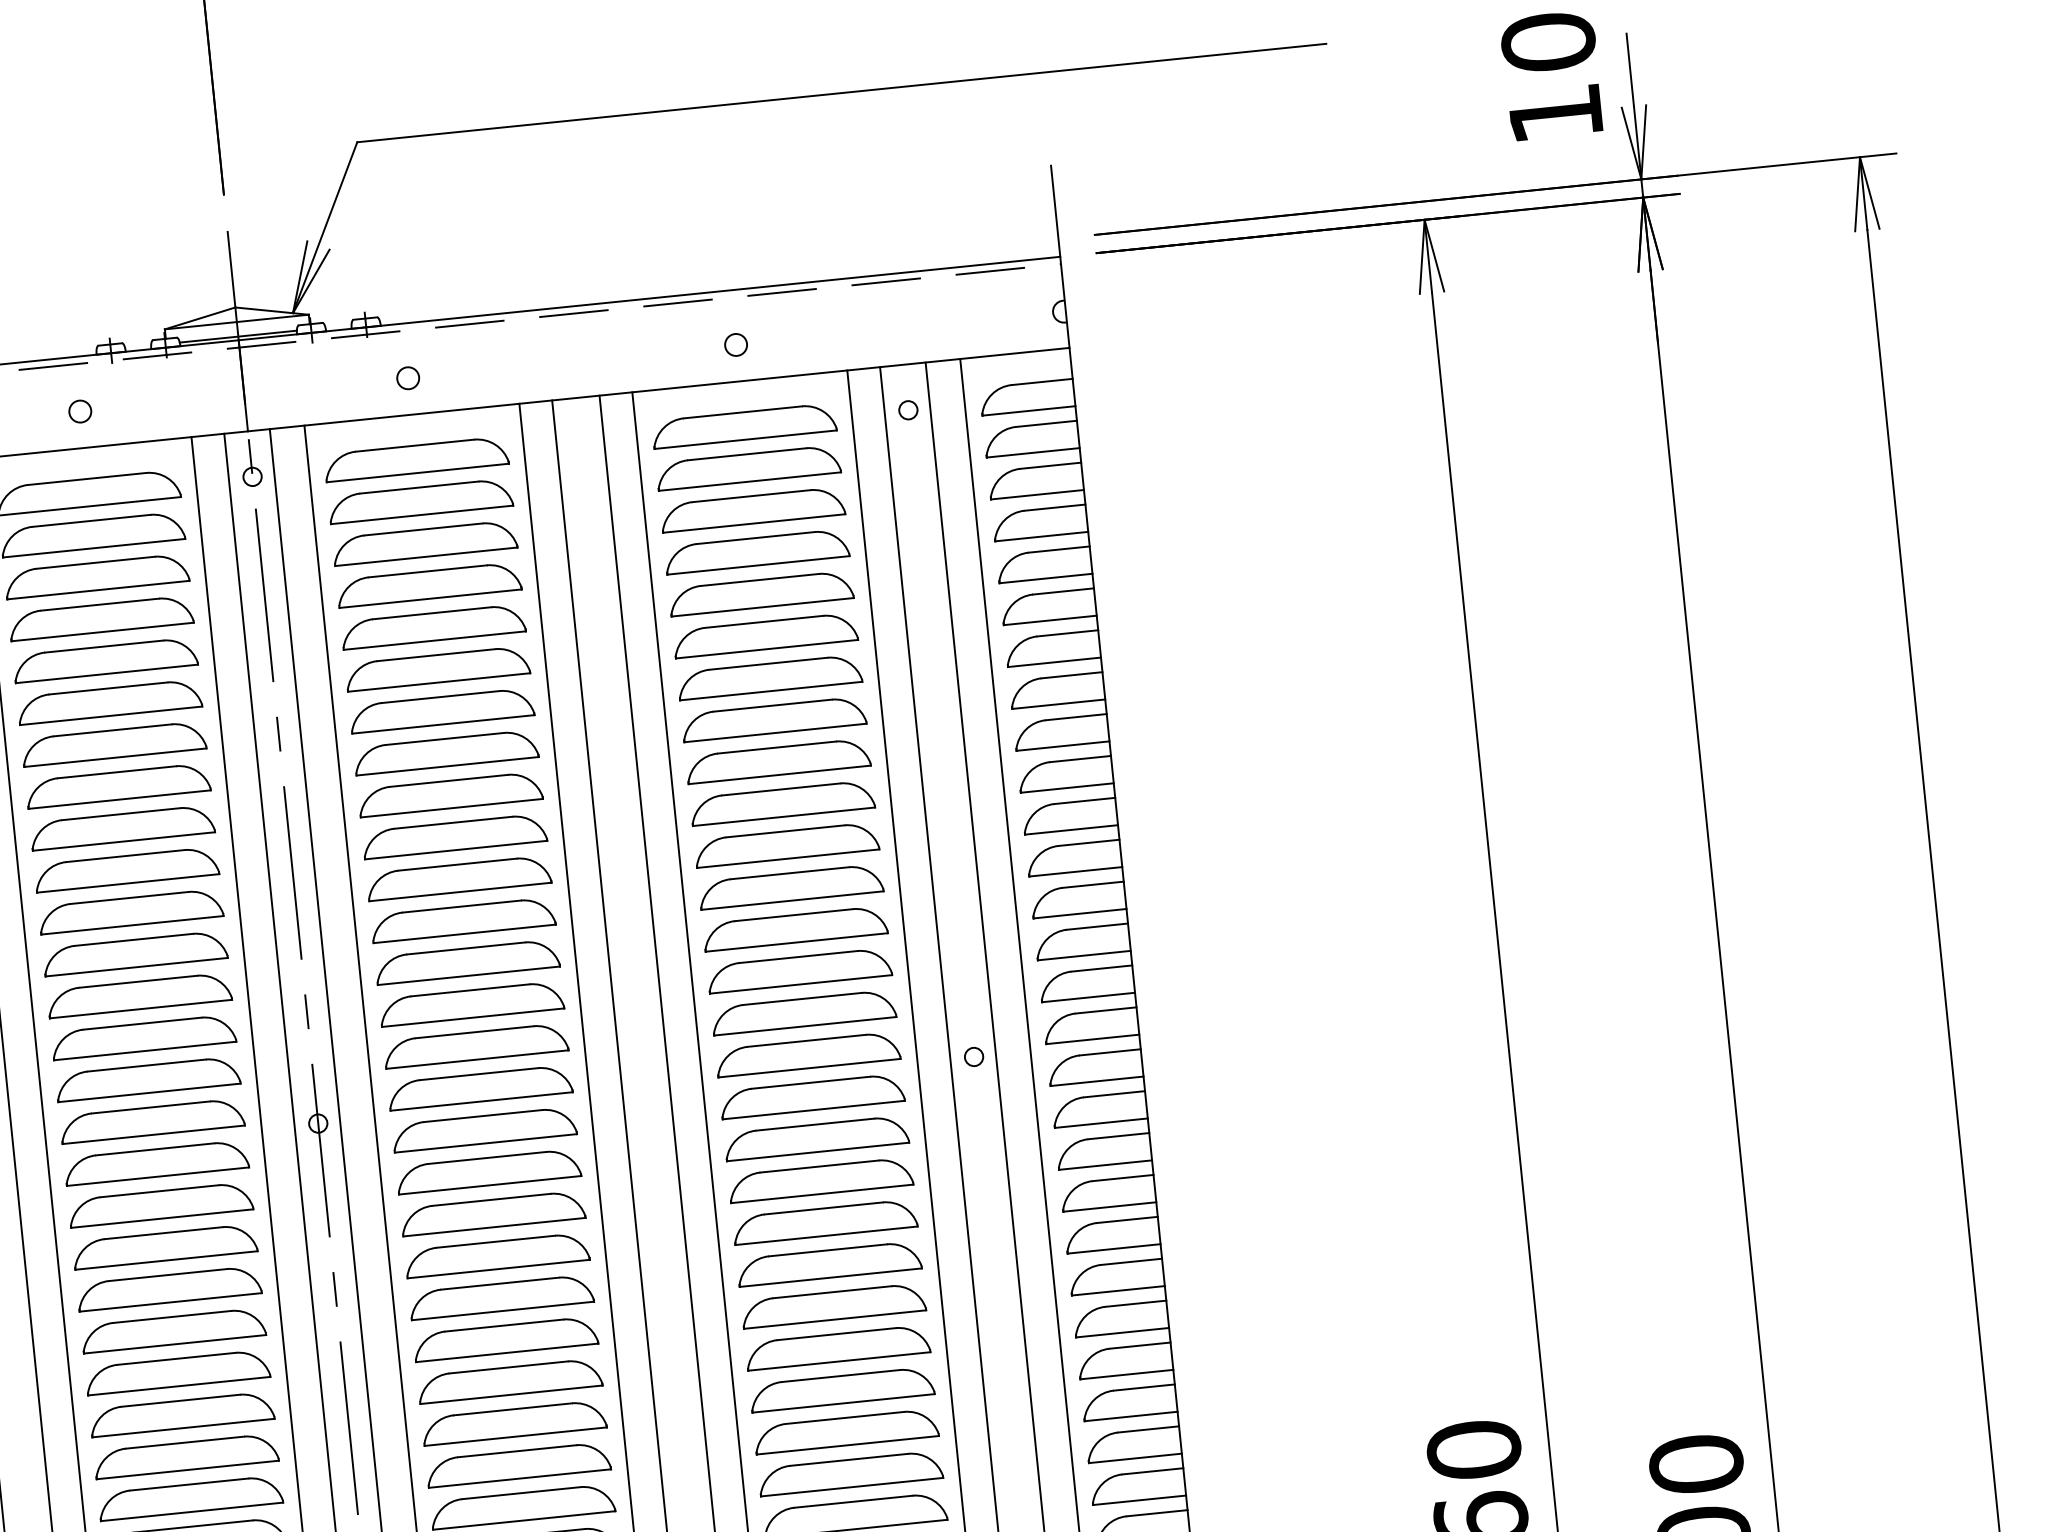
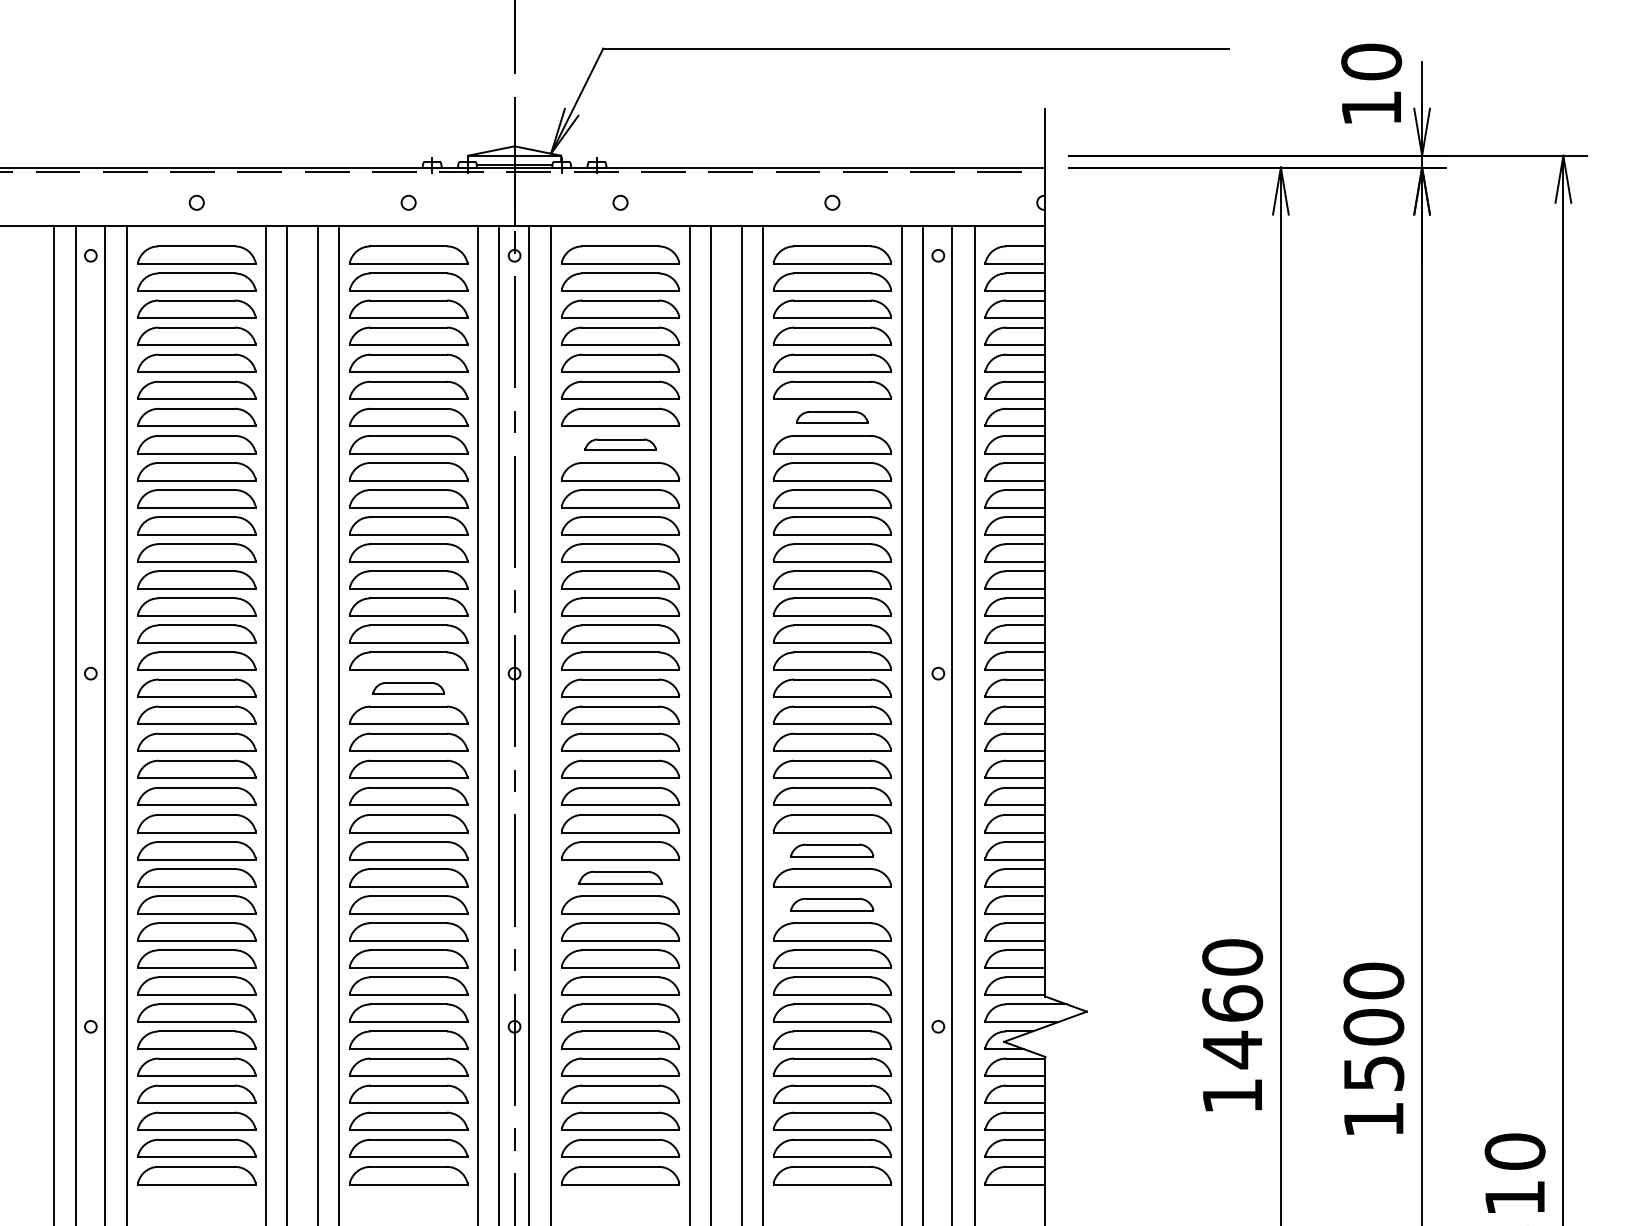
part: (768, 675) -> (831, 416), size x0.6
part: (446, 752) -> (620, 444), size x0.6
part: (156, 1161) -> (408, 687), size x0.6
part: (836, 1347) -> (831, 850), size x0.7
part: (514, 1422) -> (620, 877), size x0.7
part: (844, 1431) -> (831, 904), size x0.7

